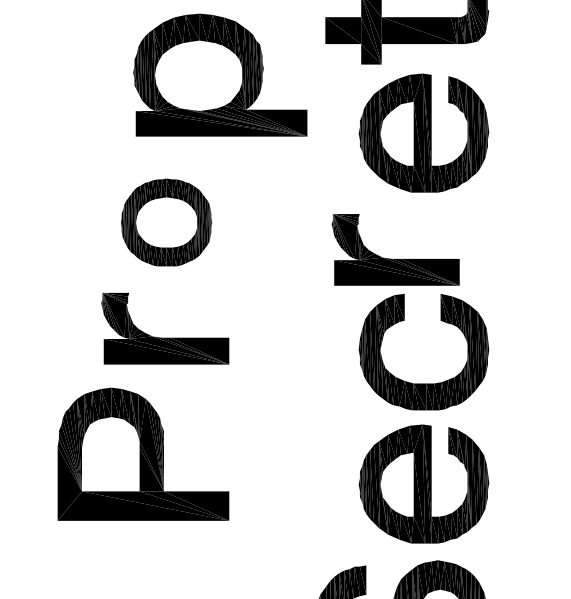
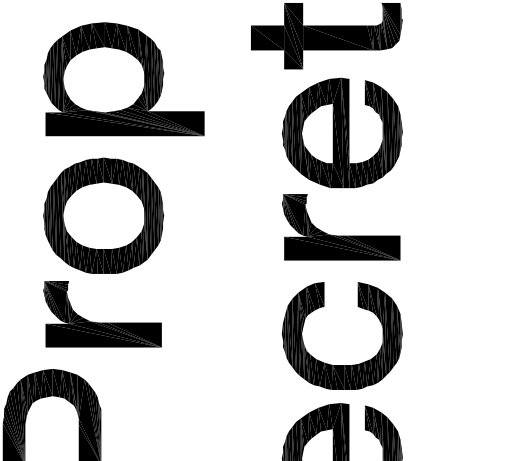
part: (220, 74) -> (124, 78), moved
part: (166, 222) -> (103, 215), size x1.43
part: (391, 258) -> (337, 235), moved

